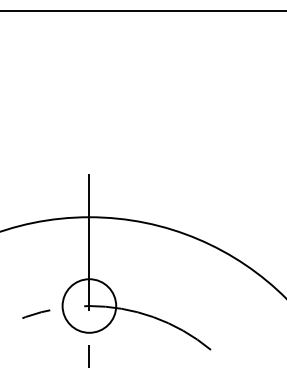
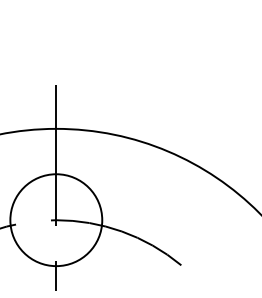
circle: (89, 305) -> (56, 219), size x1.67

